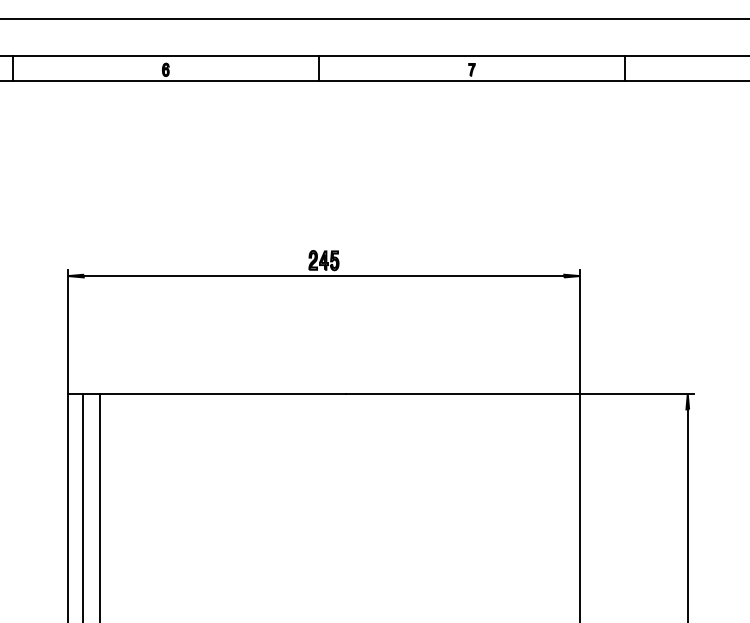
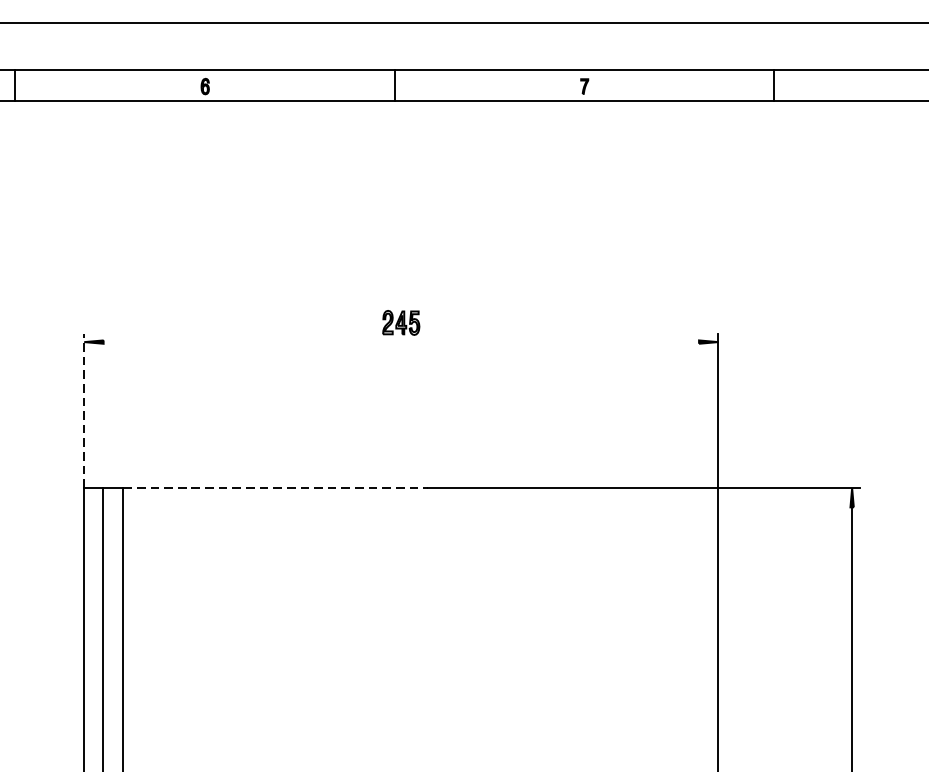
line: (323, 276) -> (400, 342), removed
line: (68, 331) -> (84, 410), solid -> dashed
line: (222, 393) -> (275, 487), solid -> dashed

